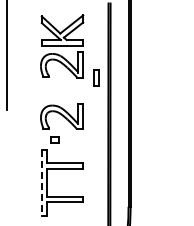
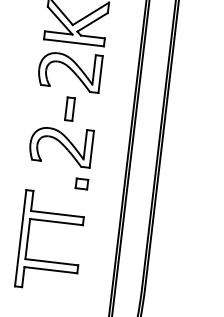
part: (96, 77) -> (70, 108), moved
part: (54, 139) -> (80, 183), moved
line: (41, 183) -> (20, 239), dashed -> solid

